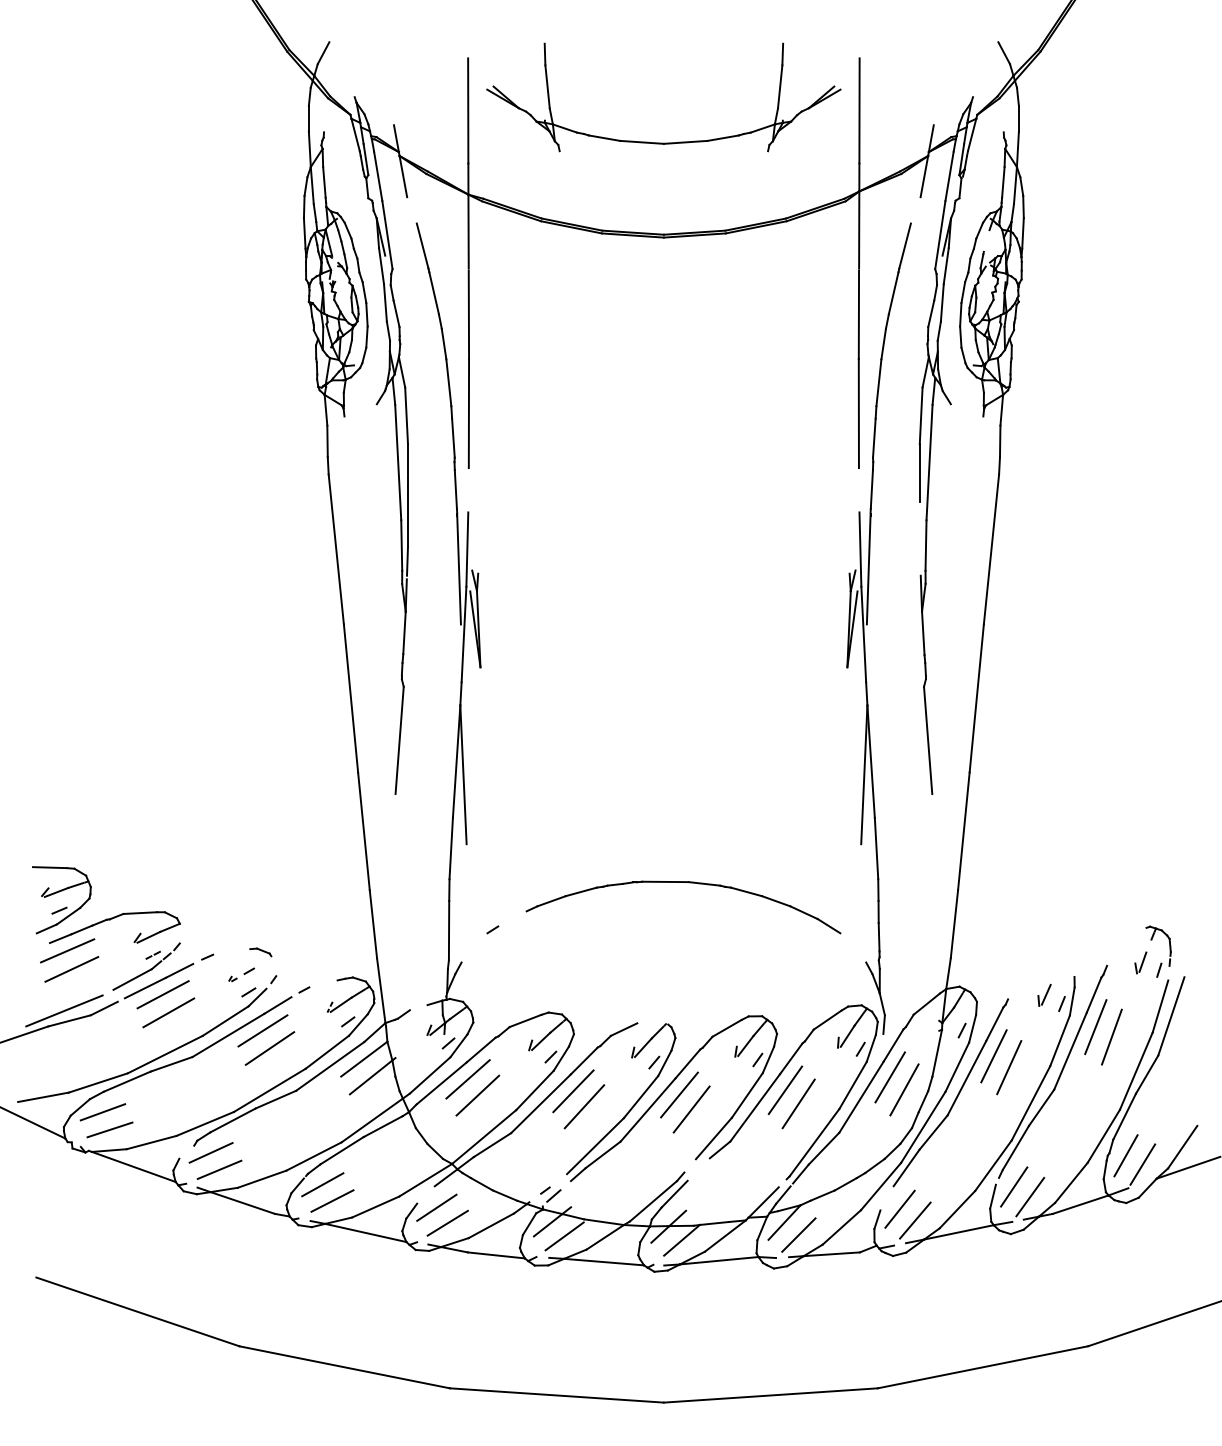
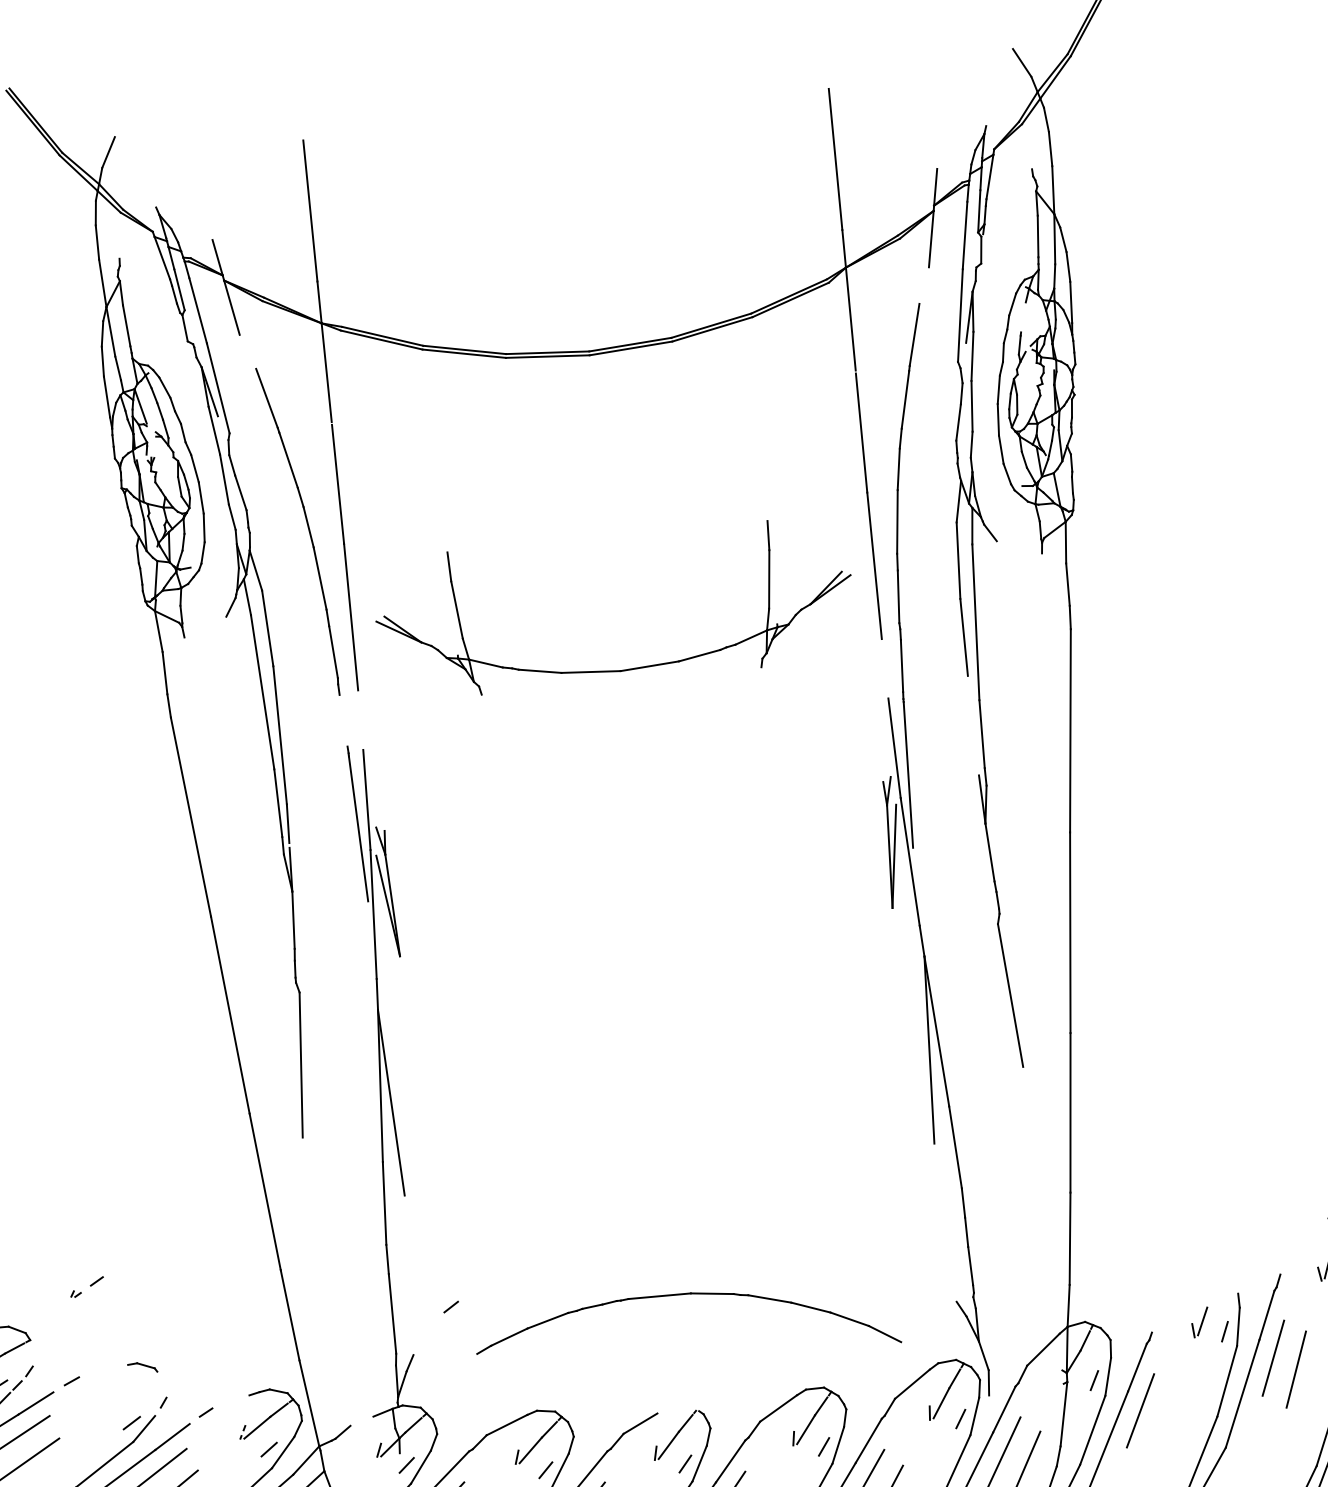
part: (663, 142) -> (619, 669), moved
line: (455, 489) -> (343, 720), removed
part: (688, 883) -> (690, 1295), moved
part: (241, 974) -> (86, 1286), moved
line: (1009, 1067) -> (1162, 1423), removed

